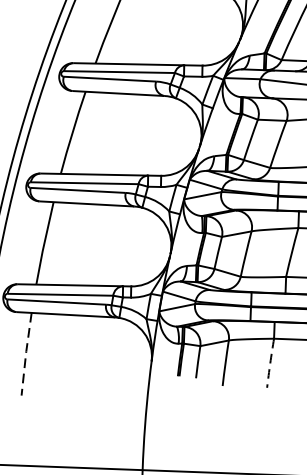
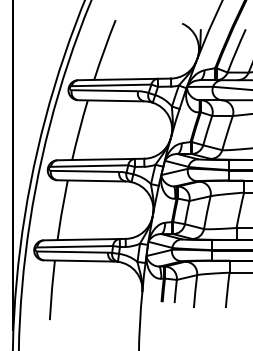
line: (26, 353) -> (52, 289), dashed -> solid
arc: (270, 363) -> (227, 290), dashed -> solid

